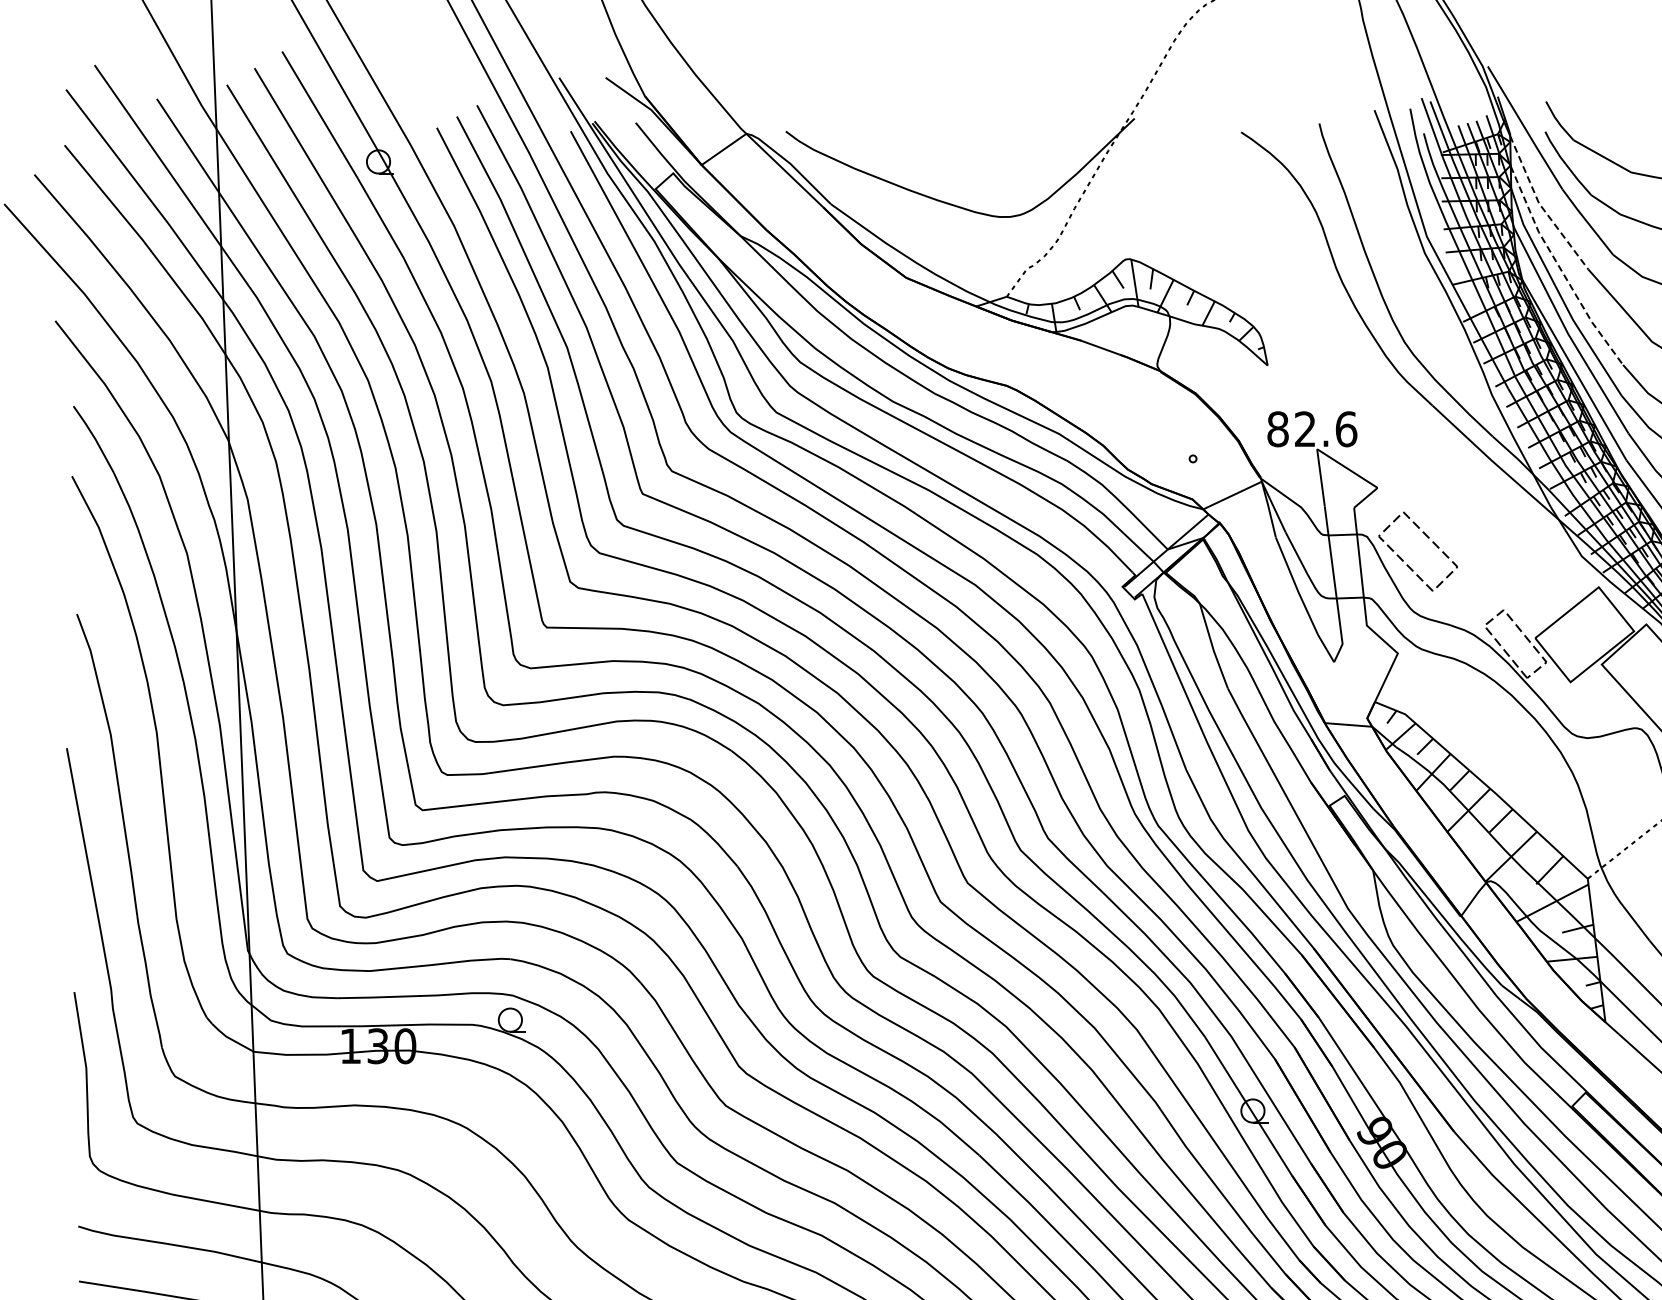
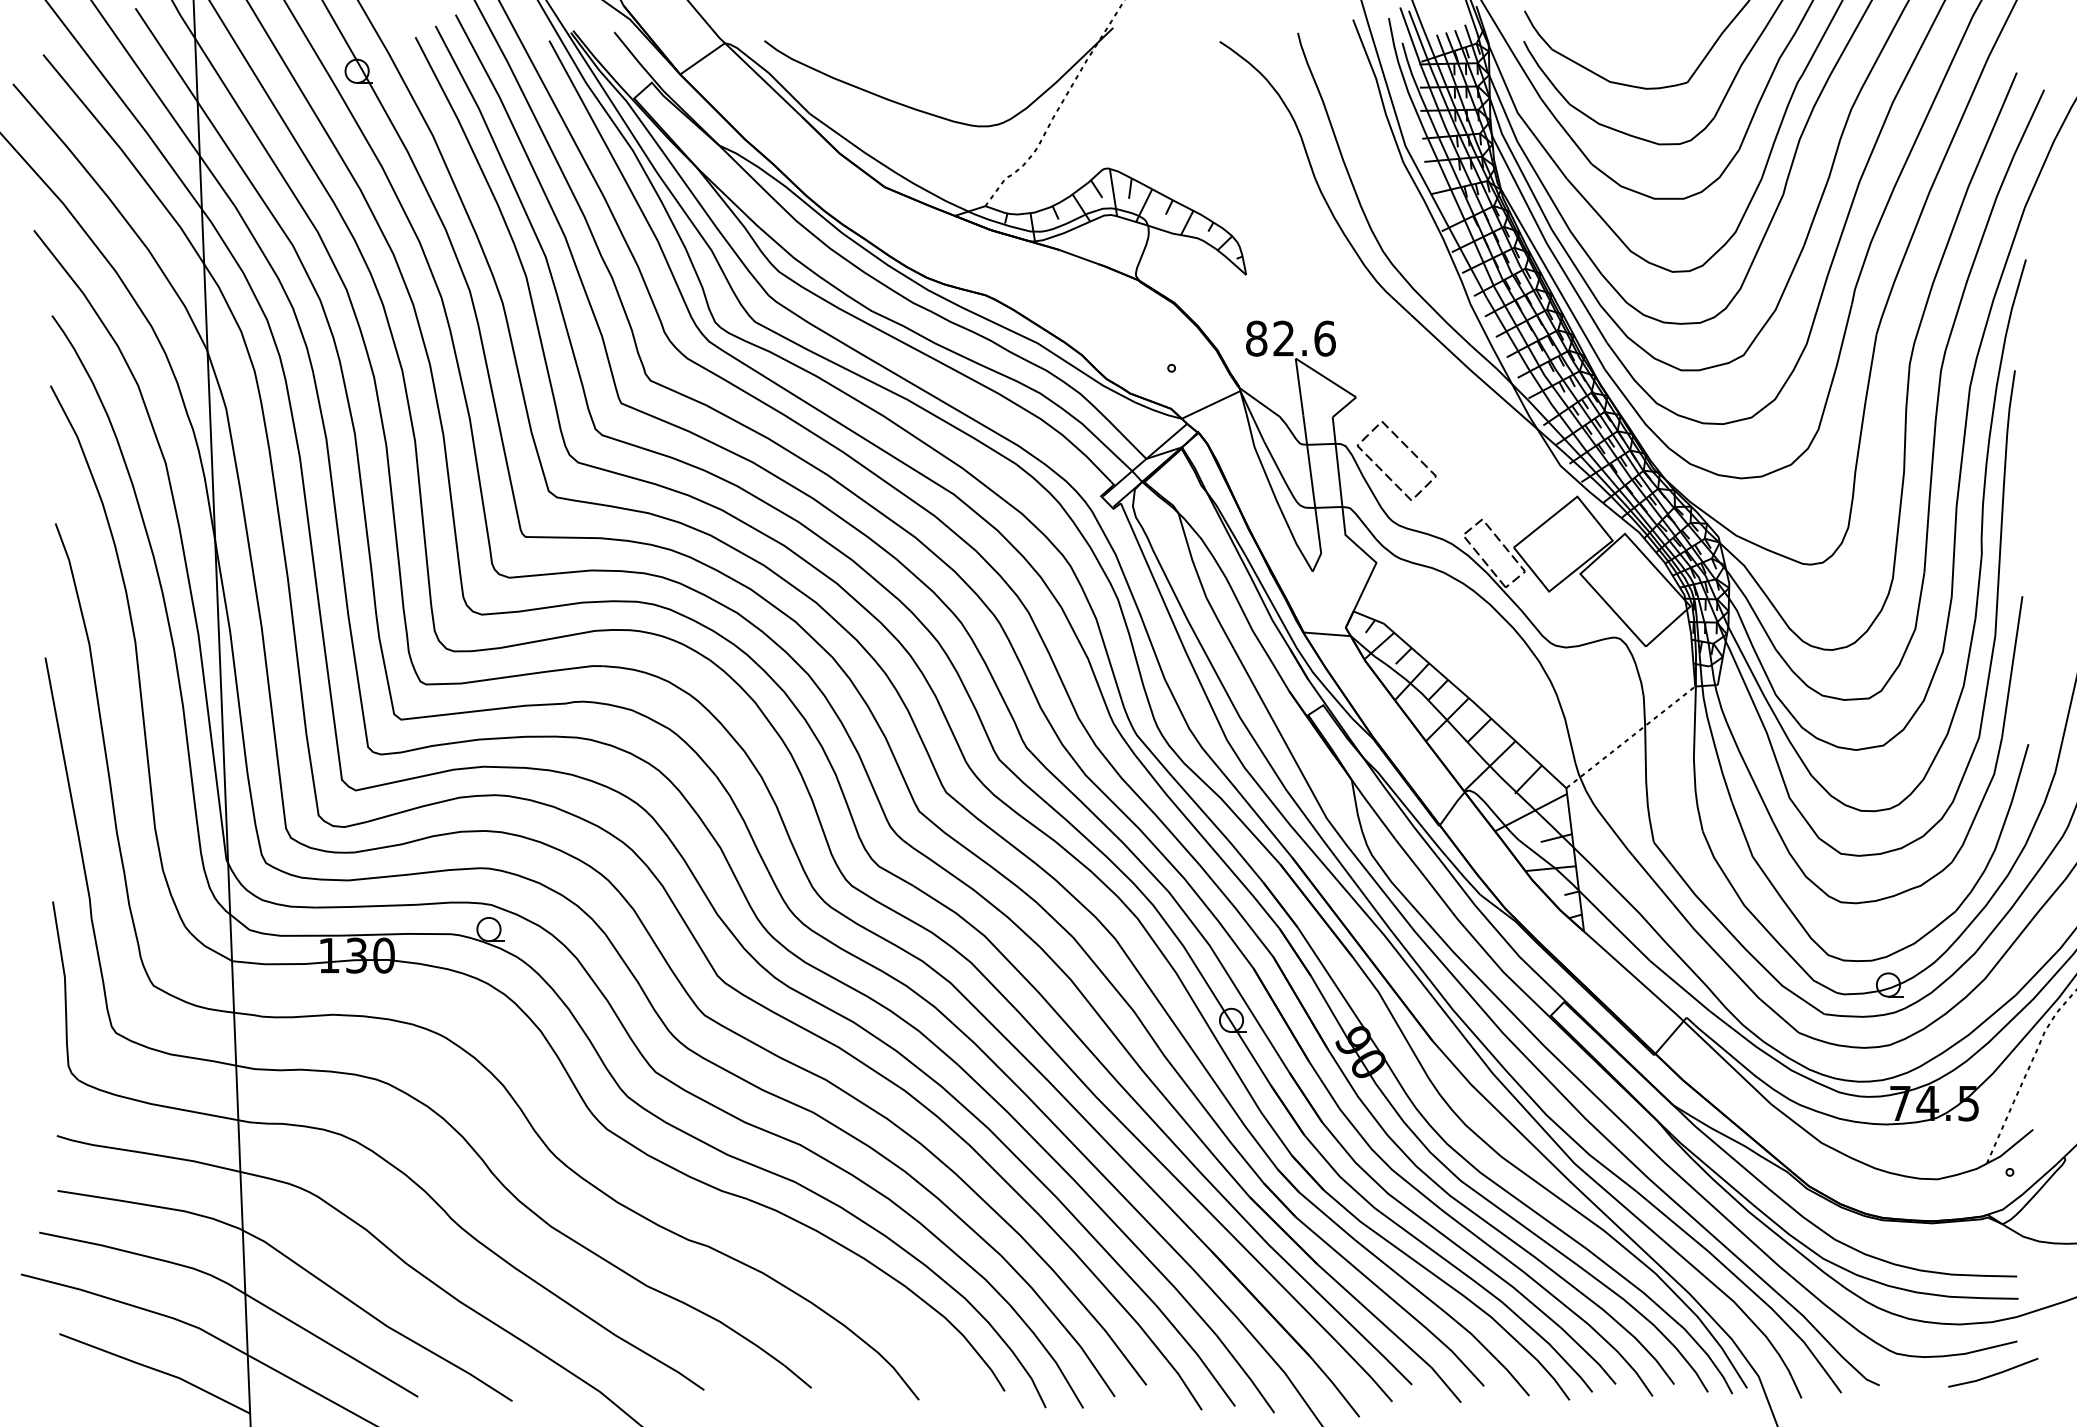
line: (1541, 207) -> (1520, 116), dashed -> solid
line: (1560, 269) -> (1539, 178), dashed -> solid

